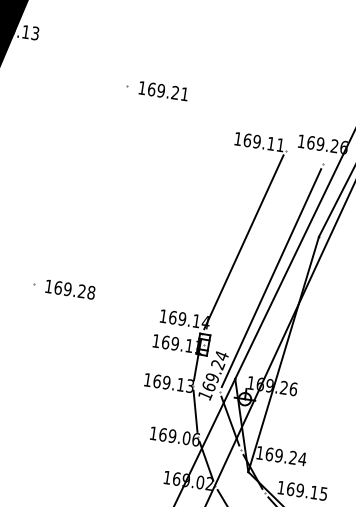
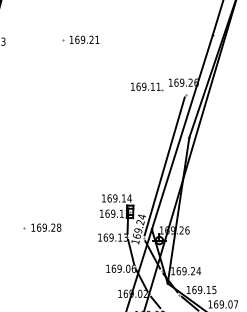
part: (157, 89) -> (80, 39), moved
line: (244, 242) -> (145, 147), removed
part: (64, 288) -> (42, 227), moved

